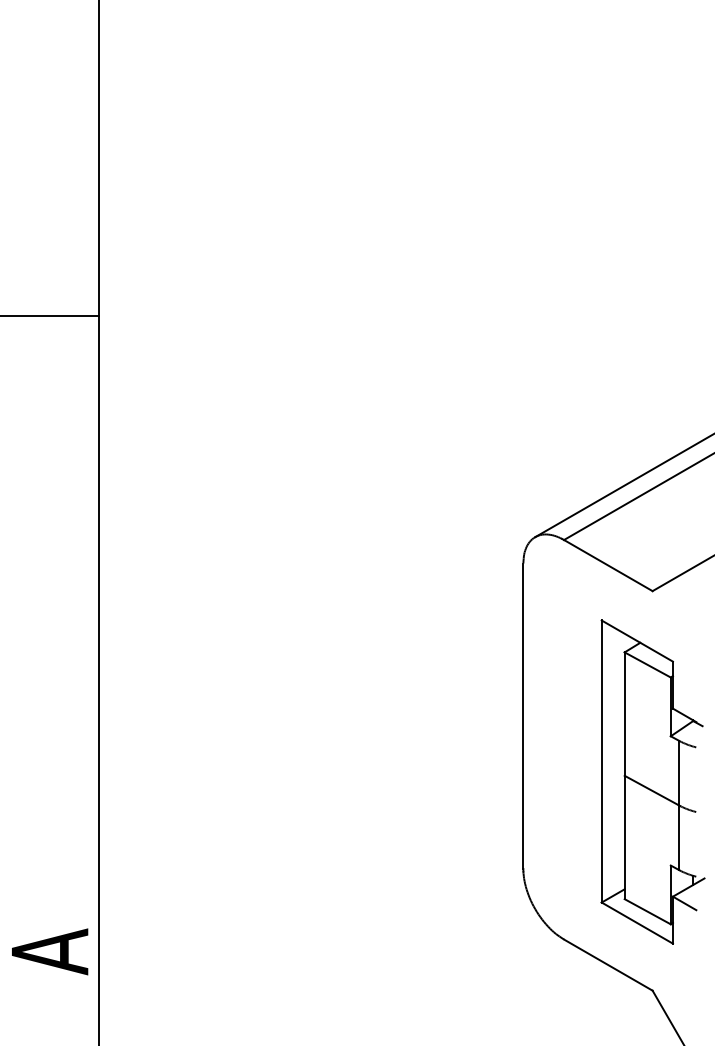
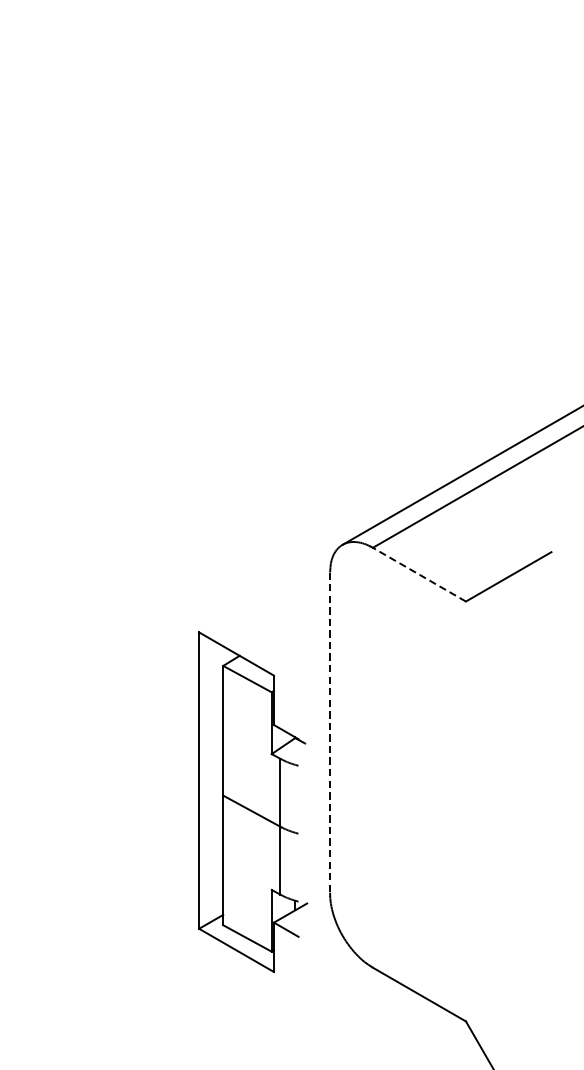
line: (607, 565) -> (418, 574), solid -> dashed
line: (523, 716) -> (330, 733), solid -> dashed
part: (652, 781) -> (252, 801), moved

